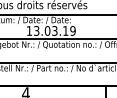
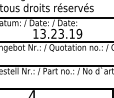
text: (47, 30) -> (53, 33), 13.03.19 -> 13.23.19

